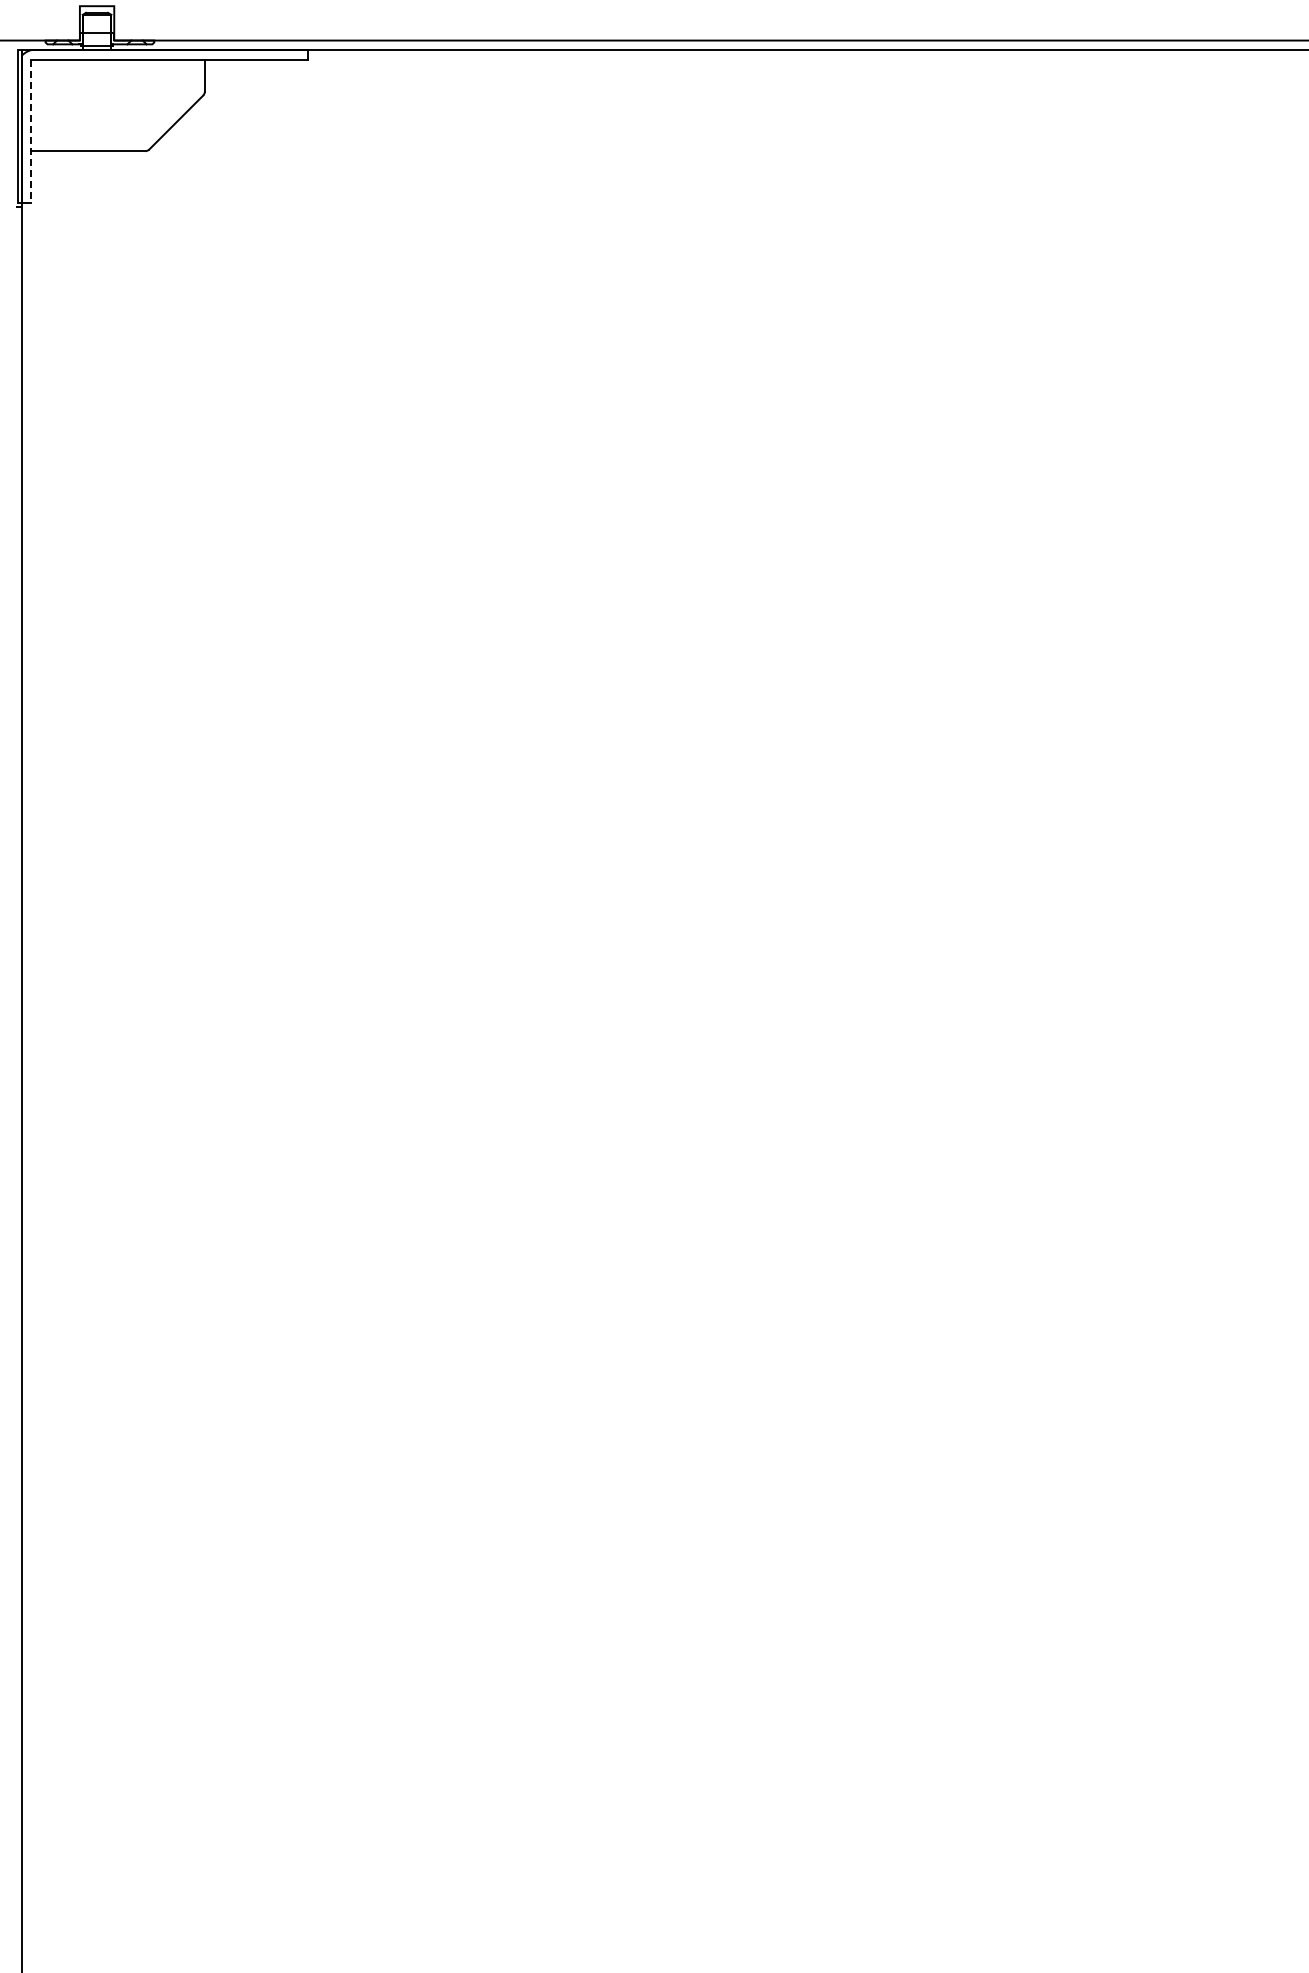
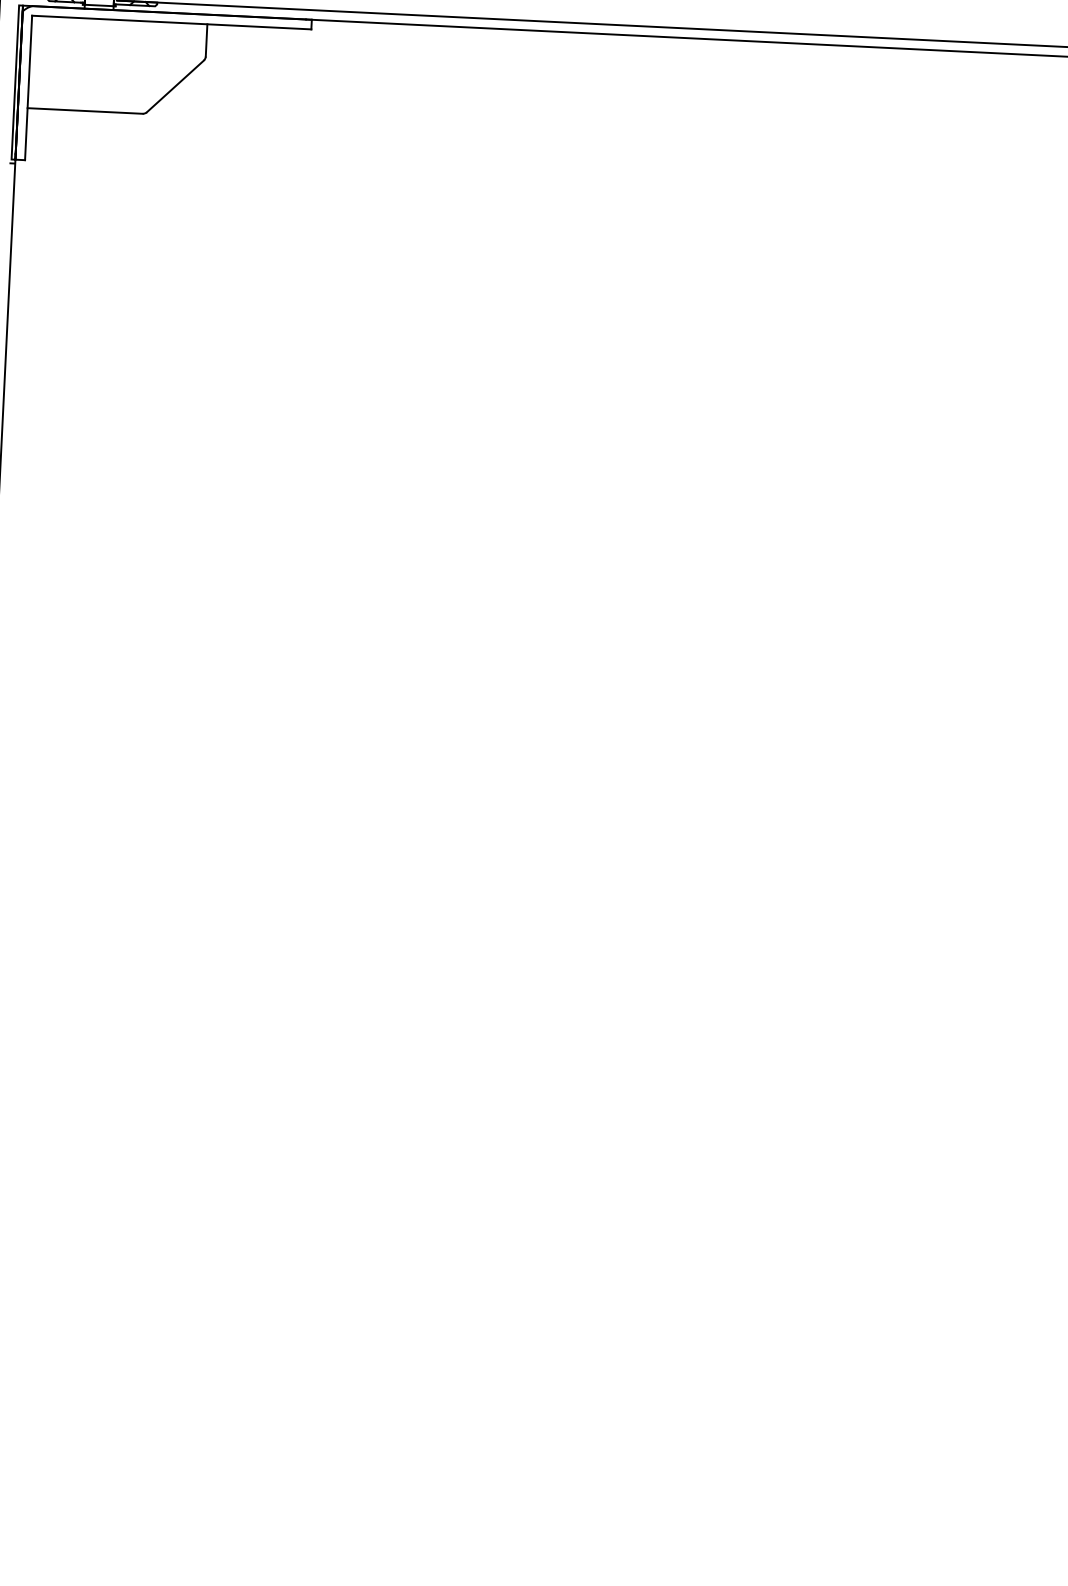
line: (31, 131) -> (28, 88), dashed -> solid

